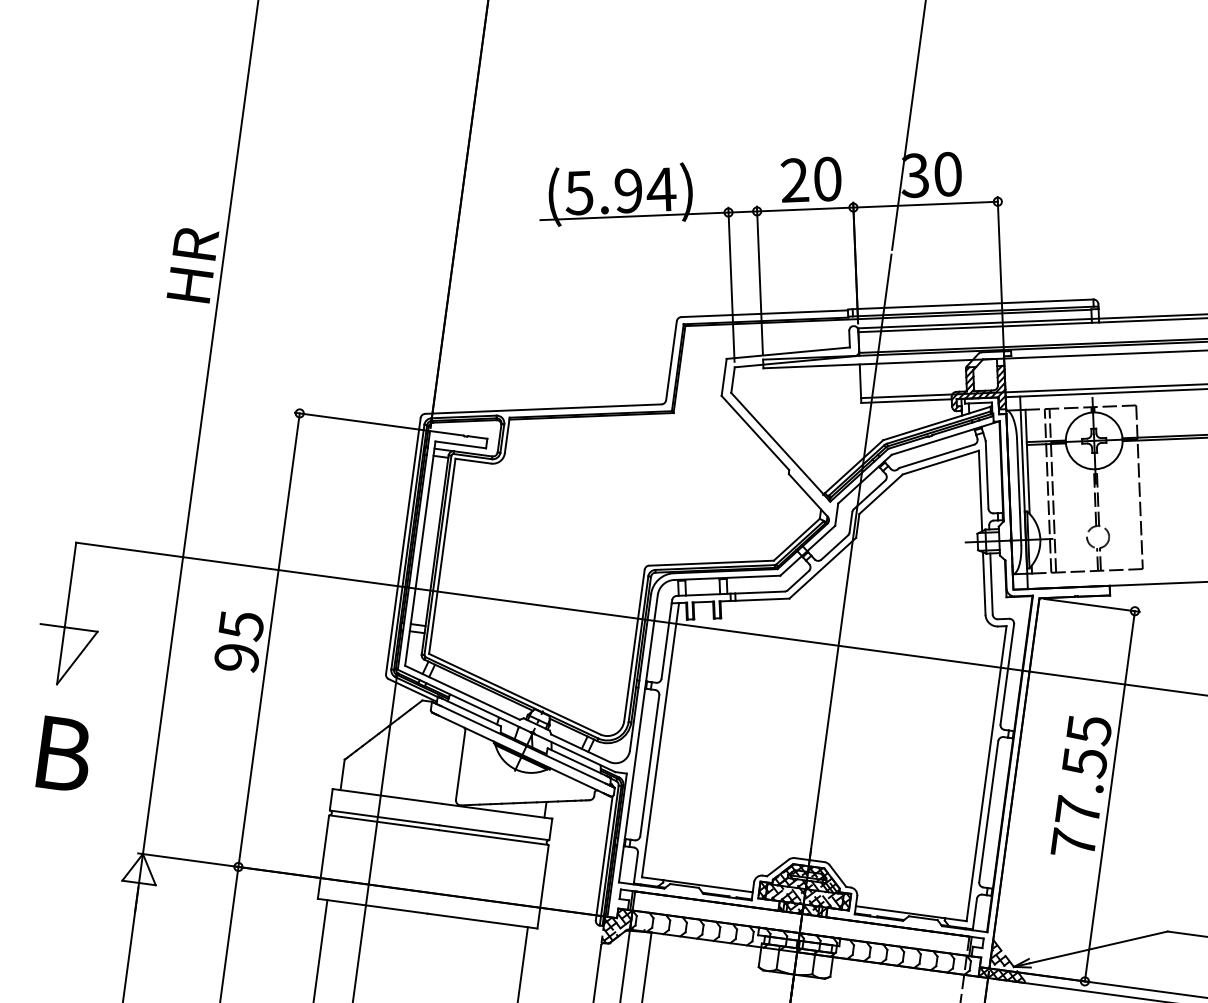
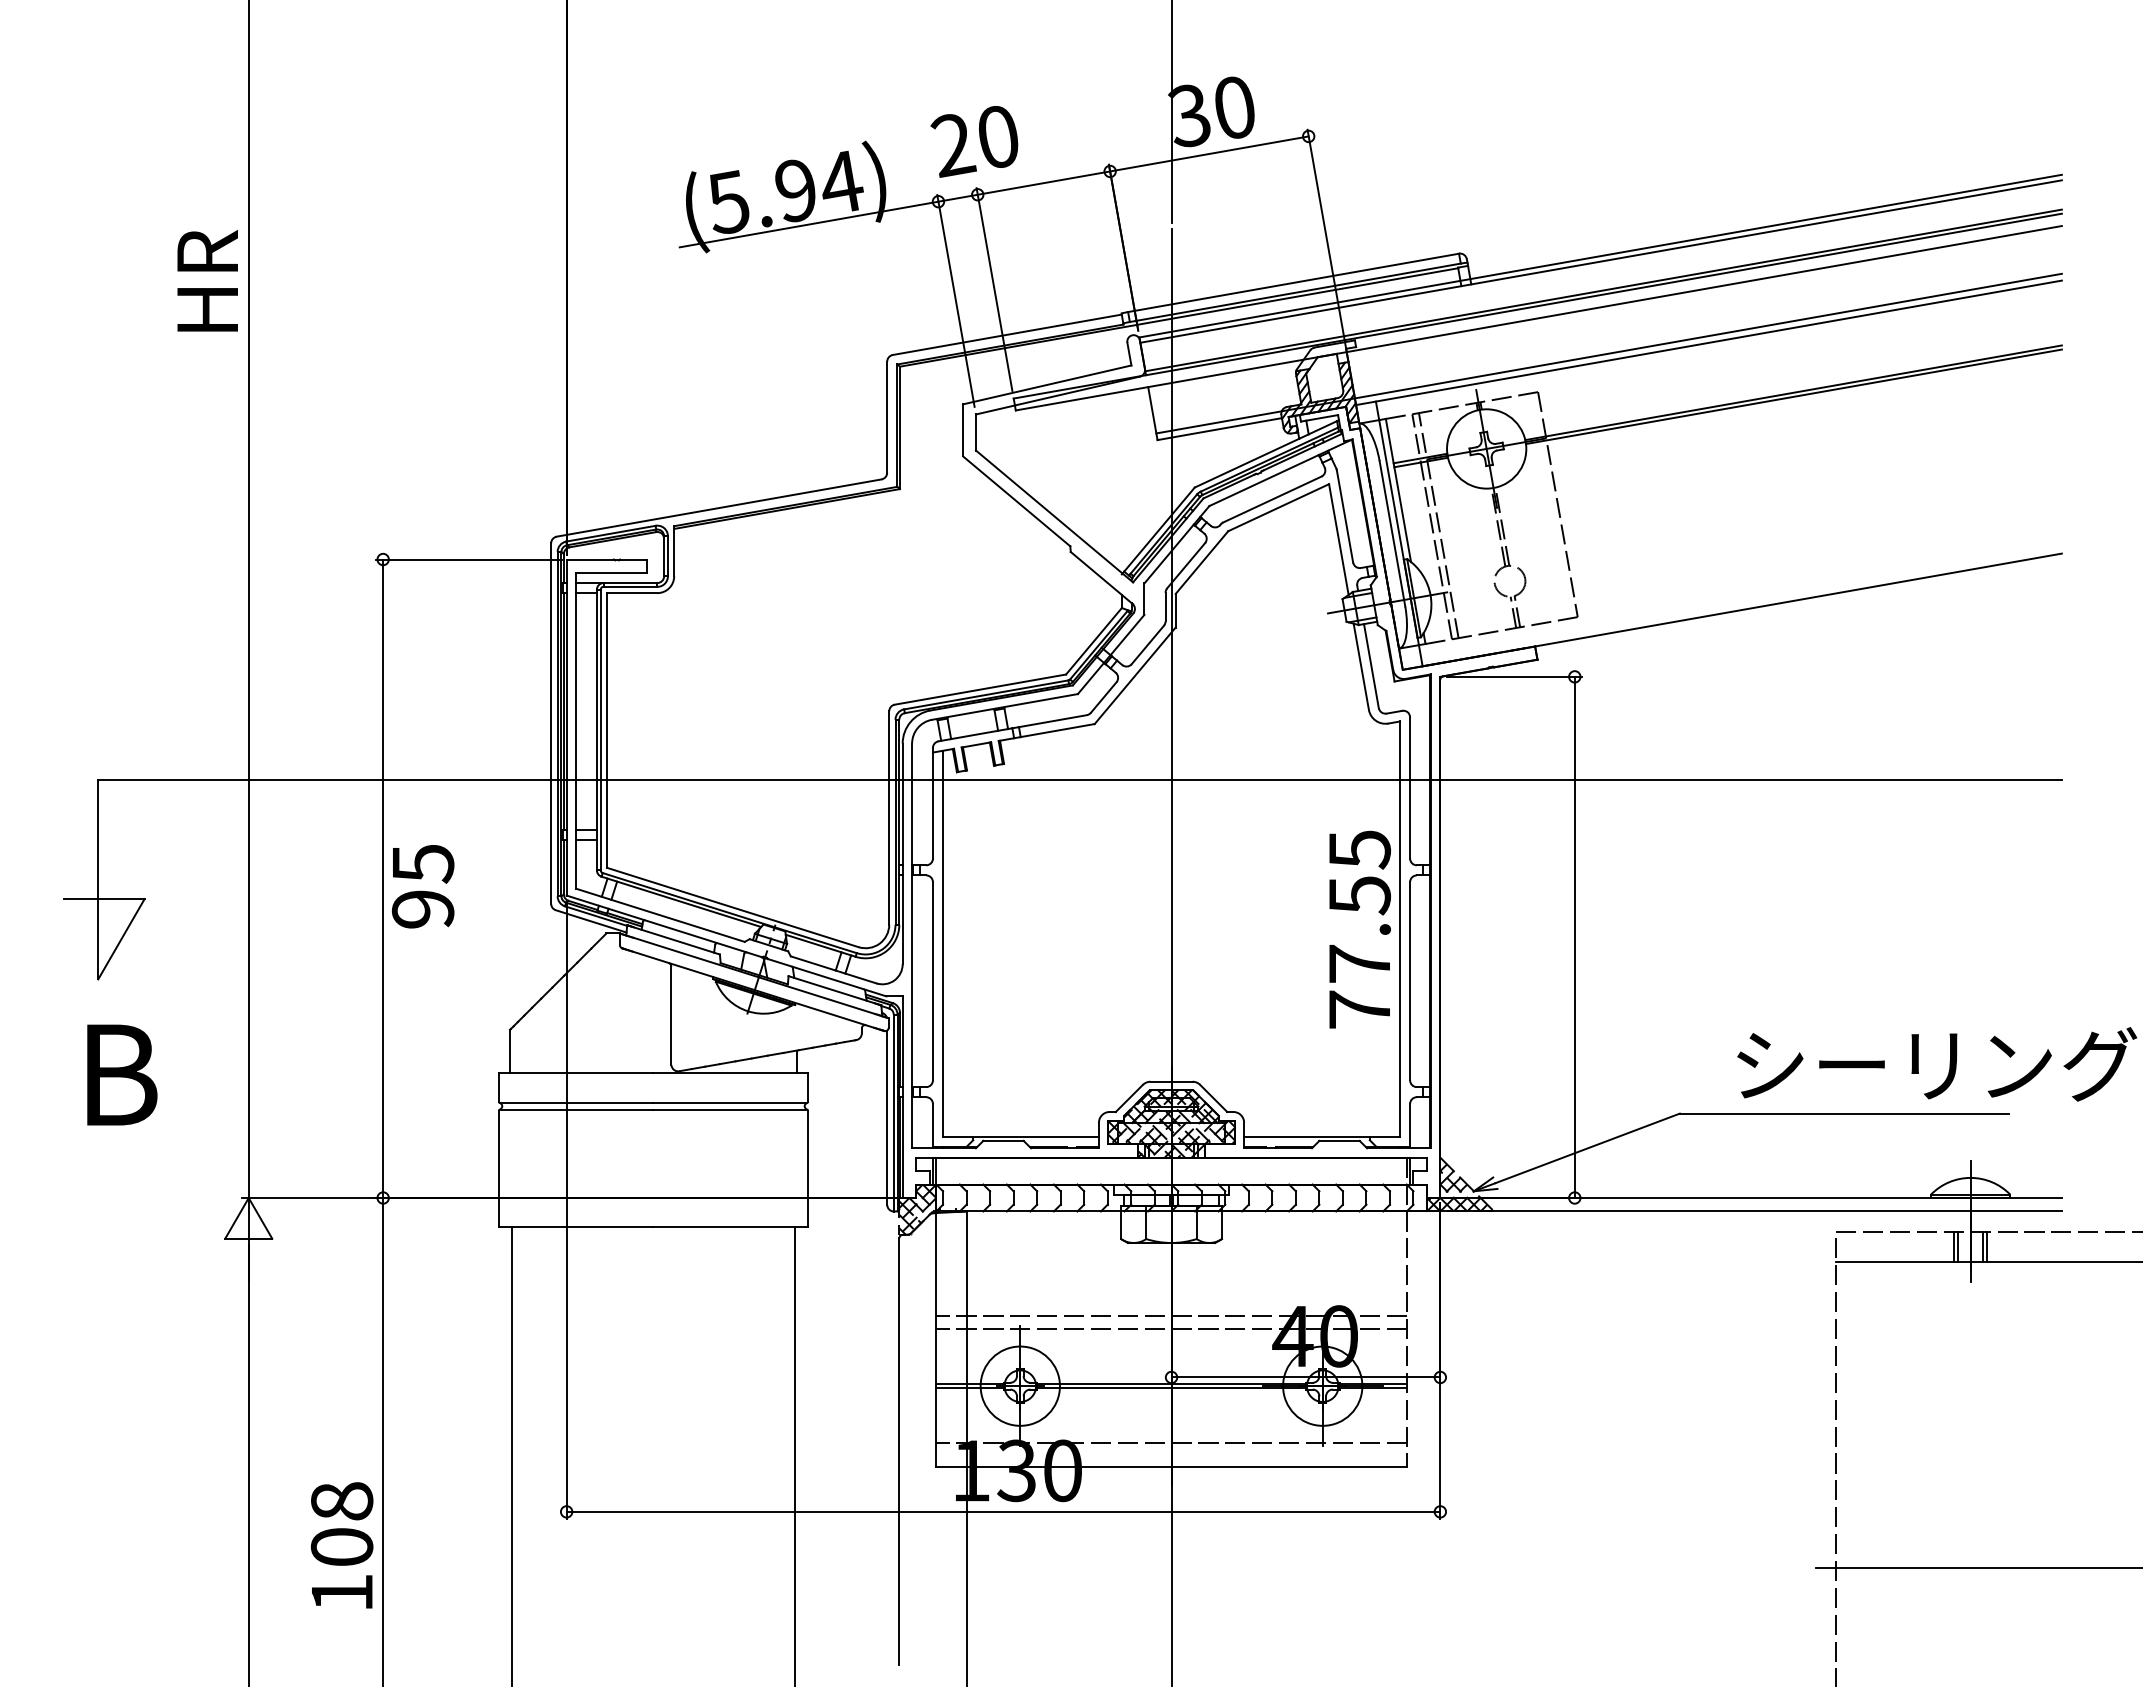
text: (810, 180) -> (974, 141), moved
text: (192, 264) -> (207, 280), moved
text: (238, 641) -> (422, 886), moved
text: (1081, 786) -> (1359, 929), moved

